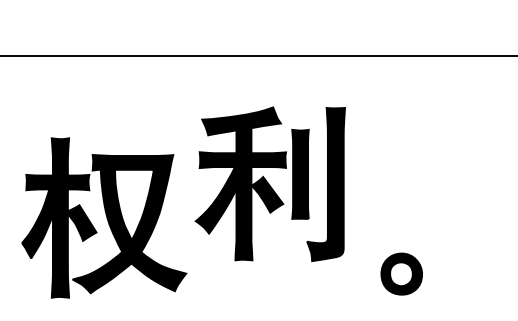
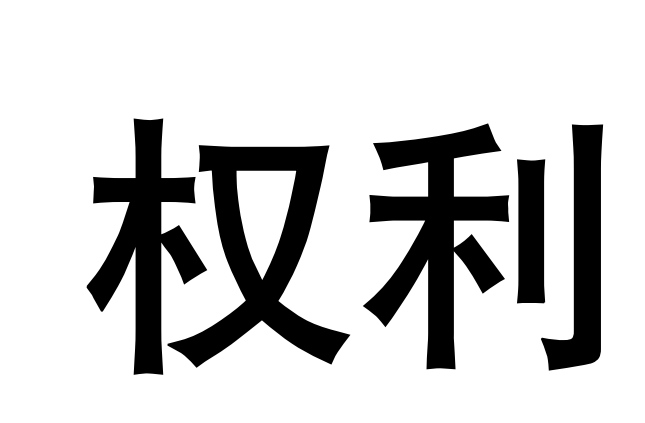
part: (269, 183) -> (481, 245), moved

